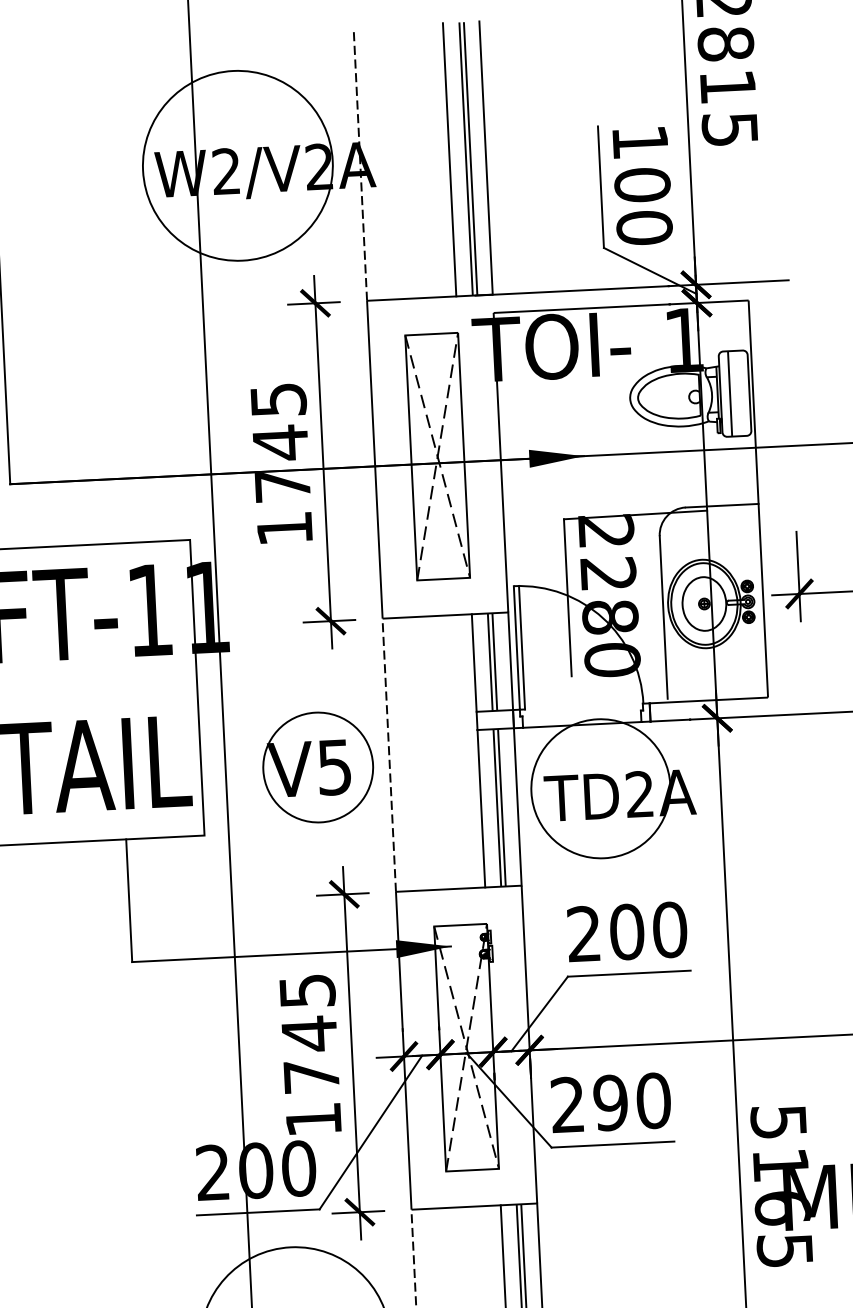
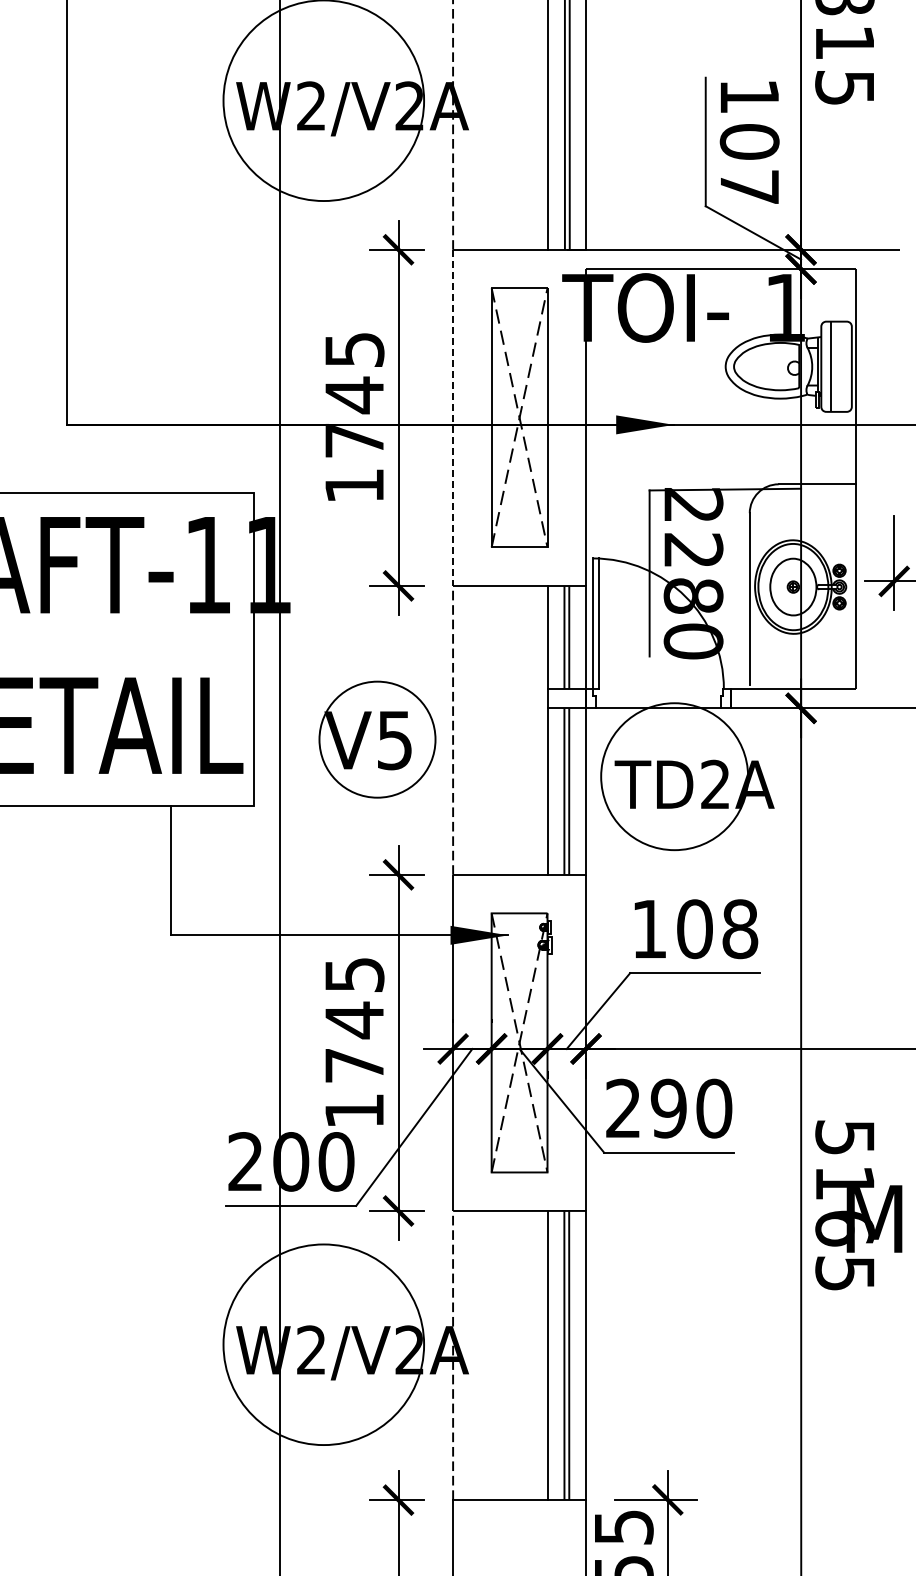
text: (644, 228) -> (749, 187), 100 -> 107
line: (375, 460) -> (453, 418), solid -> dashed
text: (627, 931) -> (695, 928), 200 -> 108

